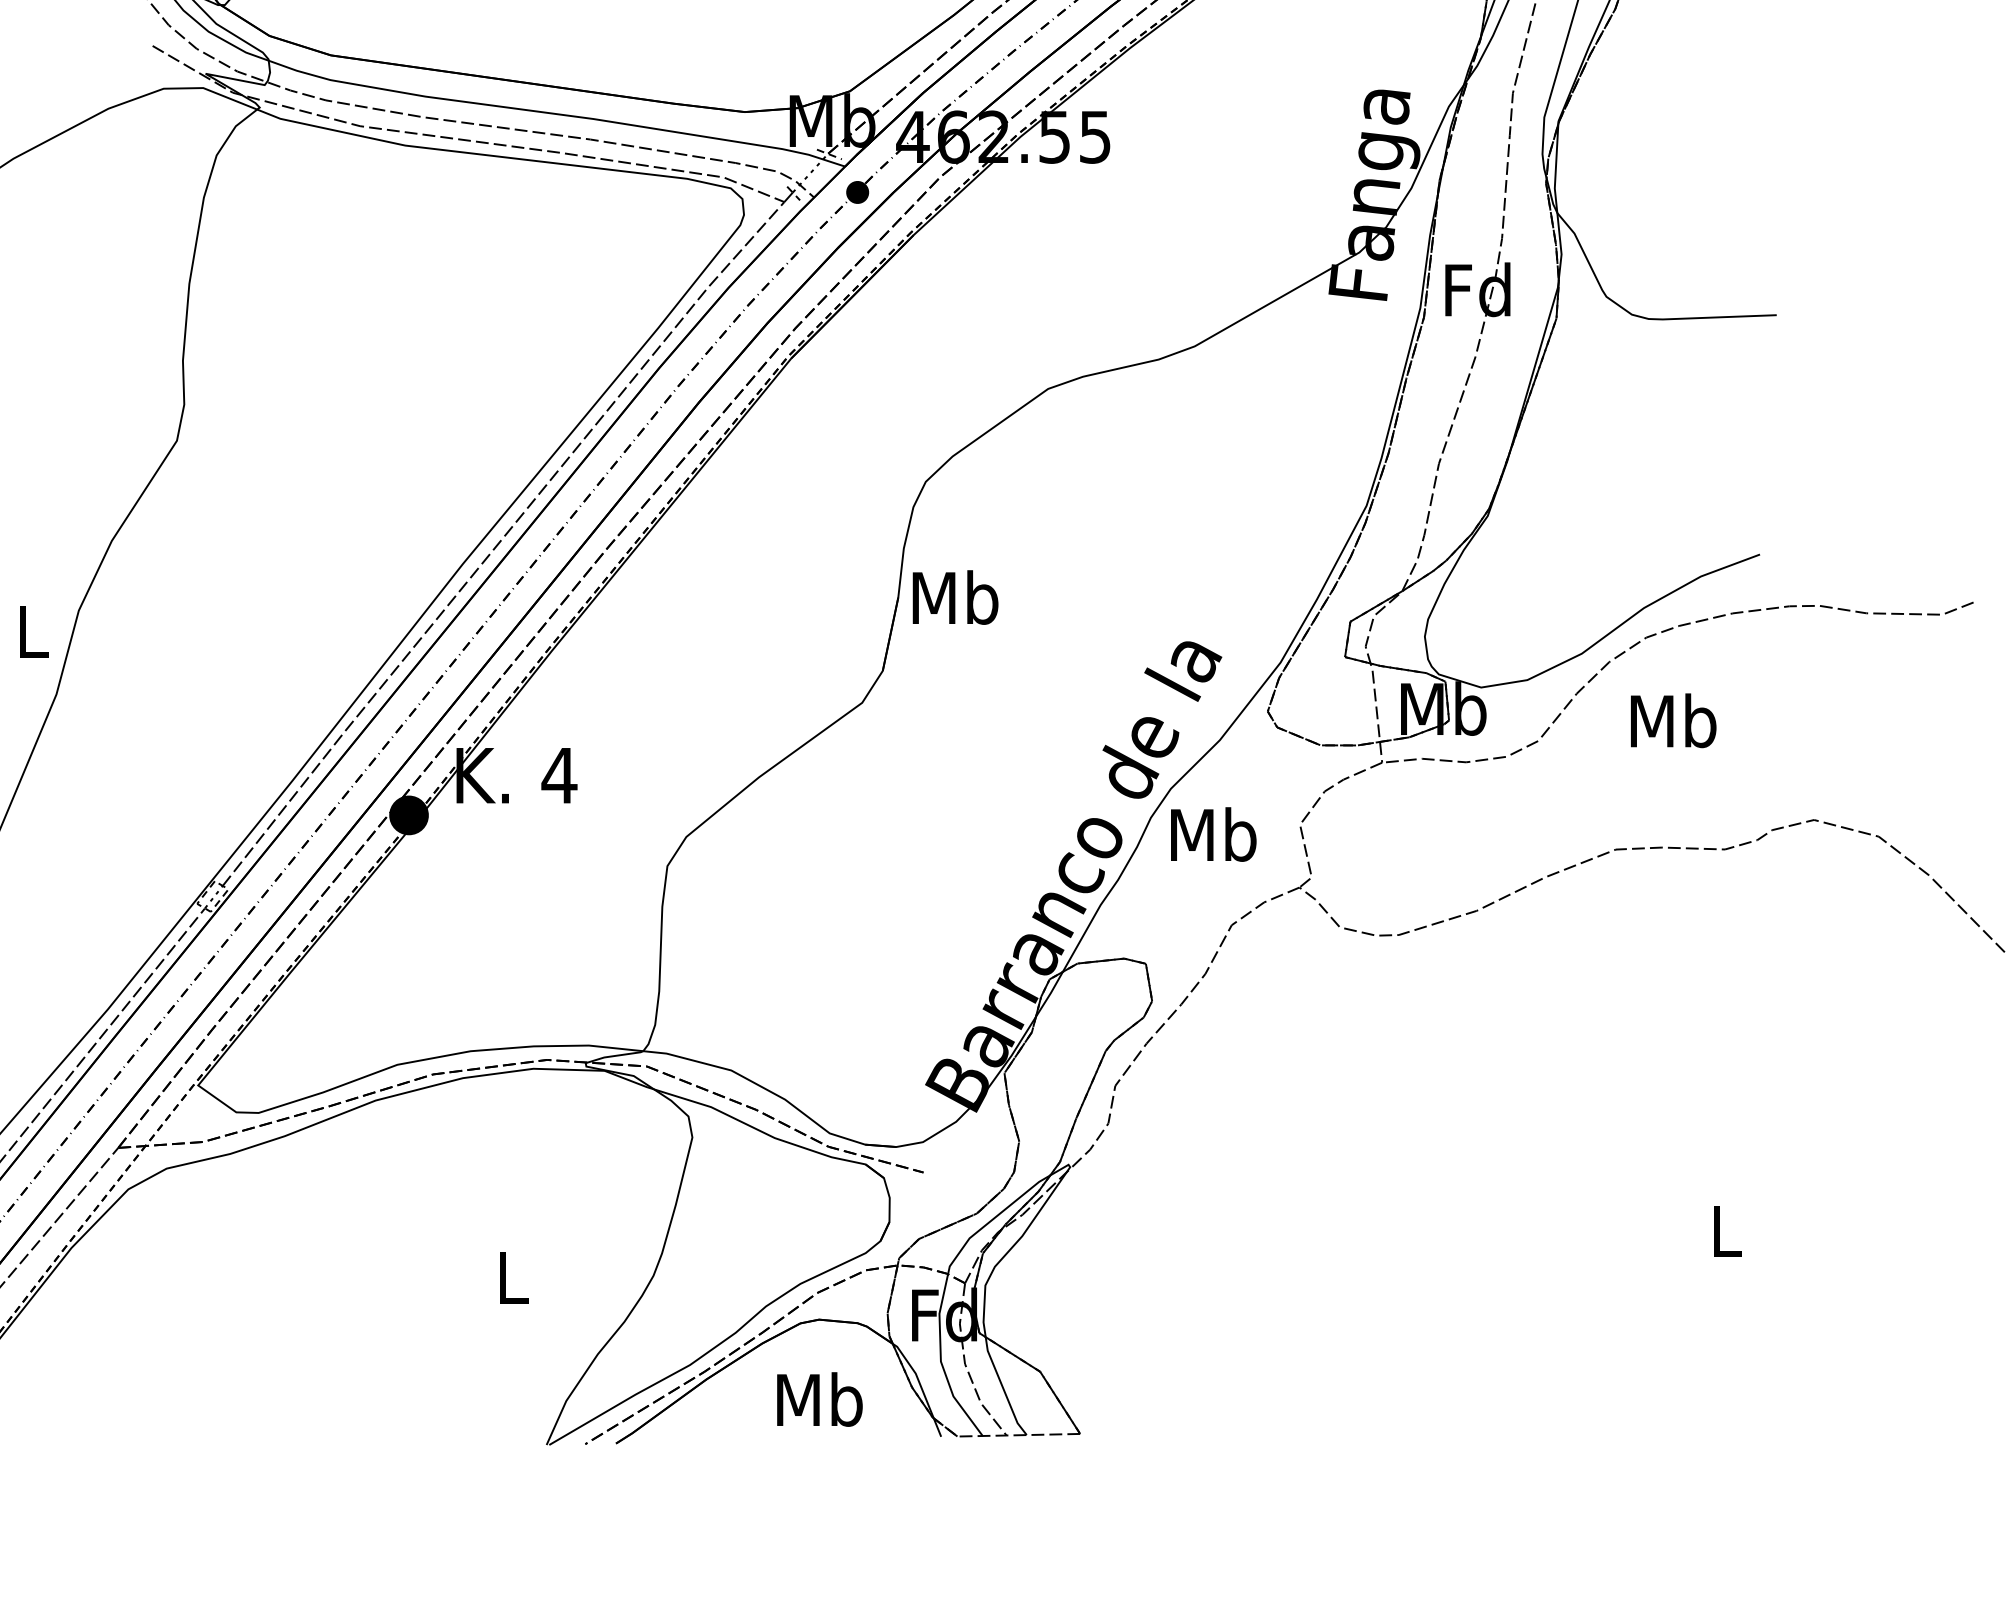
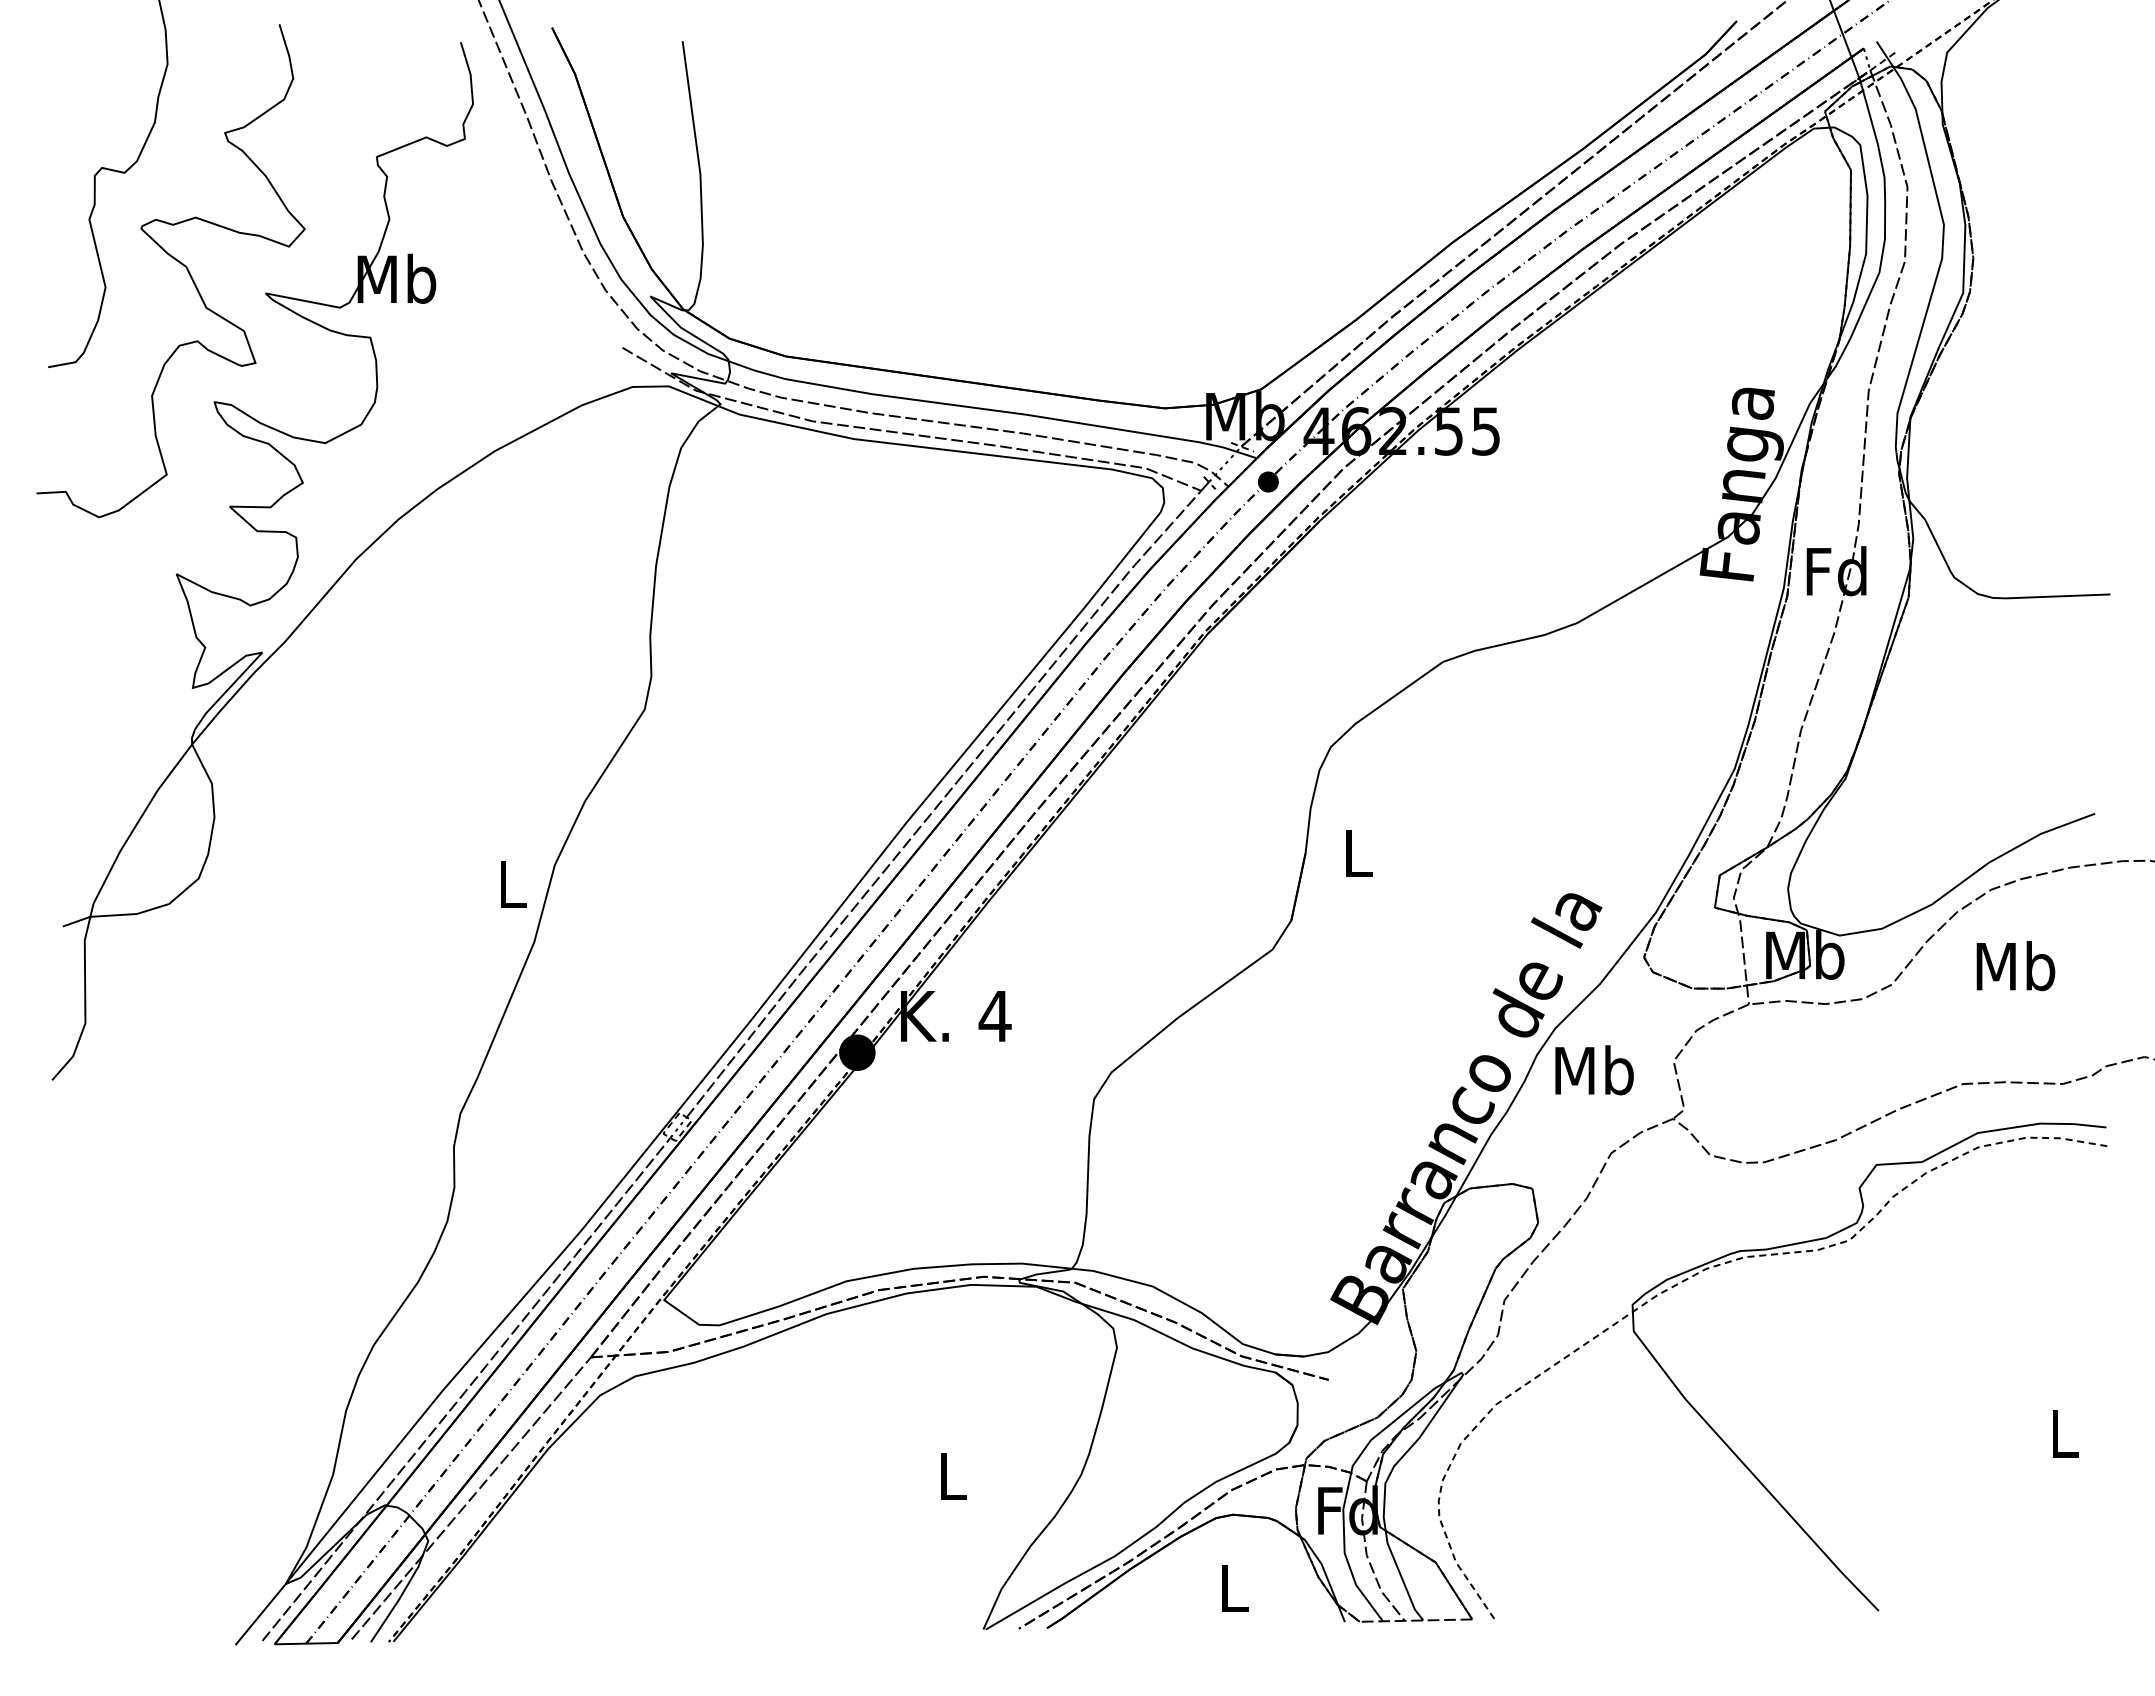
text: (956, 597) -> (1358, 853), Mb -> L
part: (1343, 1225) -> (1713, 1428), added
text: (819, 1399) -> (1233, 1587), Mb -> L

